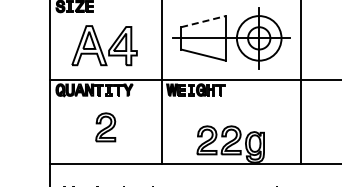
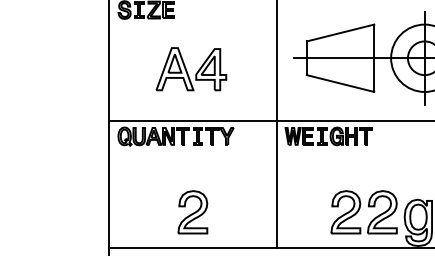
line: (203, 21) -> (340, 32), dashed -> solid
part: (104, 45) -> (191, 69), size x0.71
part: (105, 127) -> (192, 212), moved

